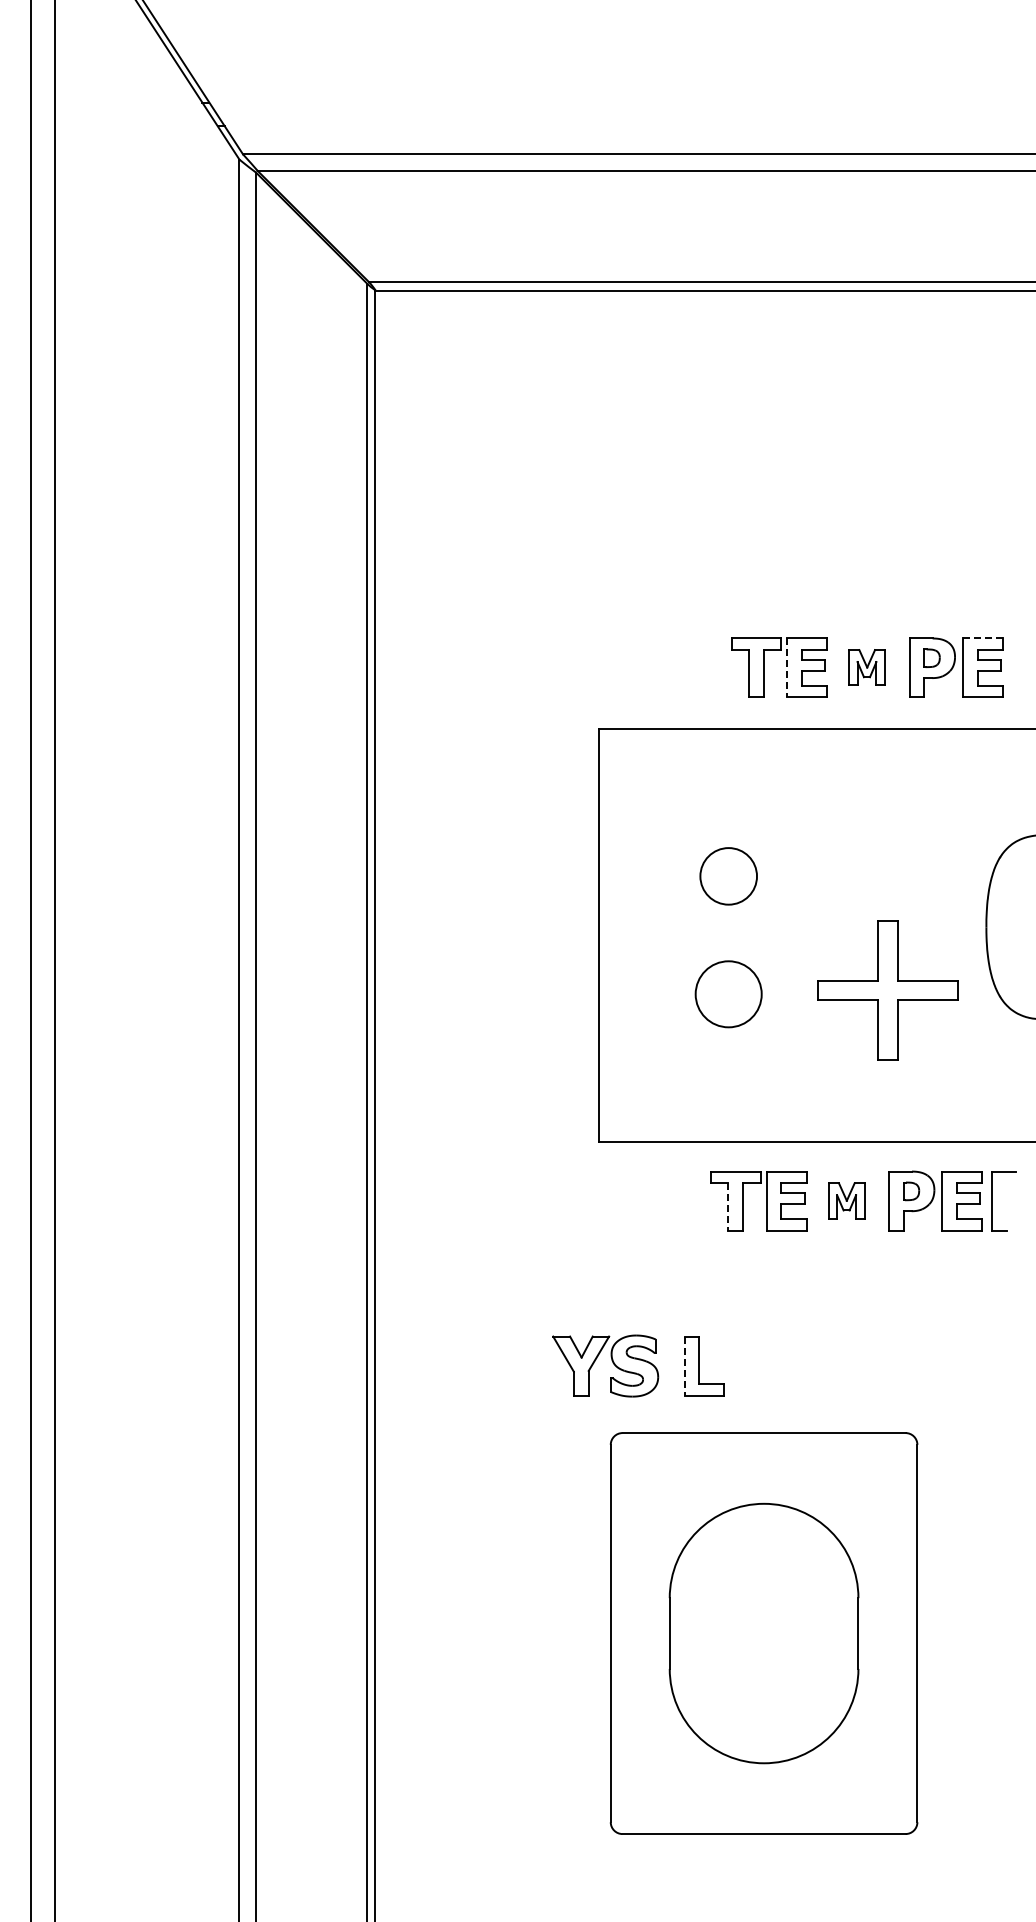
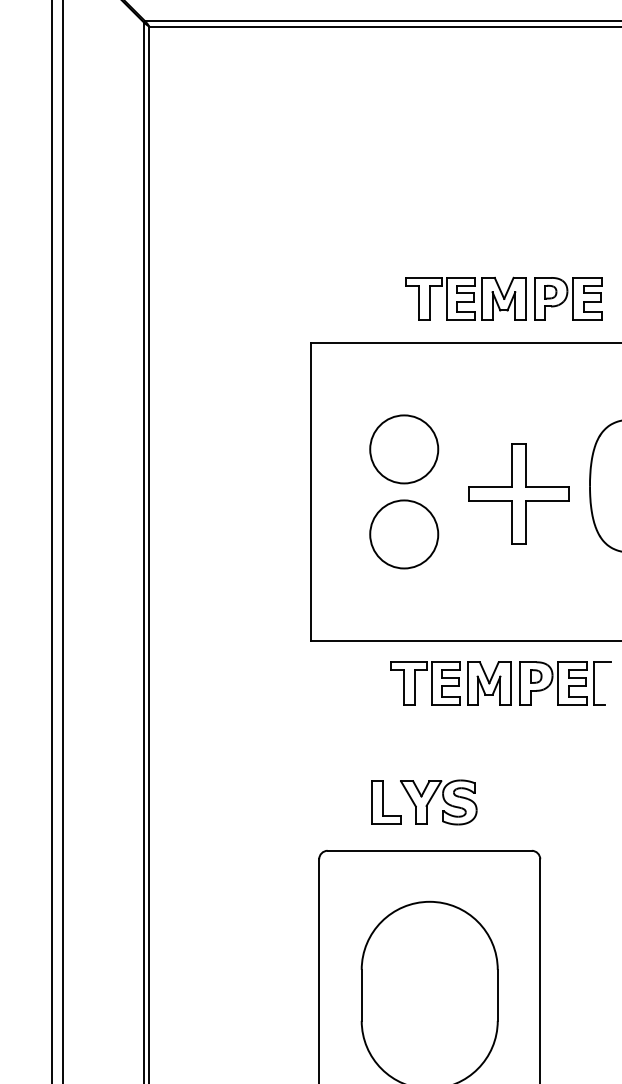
line: (982, 638) -> (587, 277), dashed -> solid
part: (866, 667) -> (503, 298), size x1.67
line: (787, 668) -> (446, 299), dashed -> solid
circle: (728, 876) -> (404, 449), size x1.67
part: (887, 990) -> (518, 494), moved
circle: (728, 994) -> (404, 534), size x1.43
part: (846, 1200) -> (489, 683), size x1.67
line: (728, 1206) -> (404, 687), dashed -> solid
part: (612, 1362) -> (443, 799), moved
line: (684, 1366) -> (372, 802), dashed -> solid

